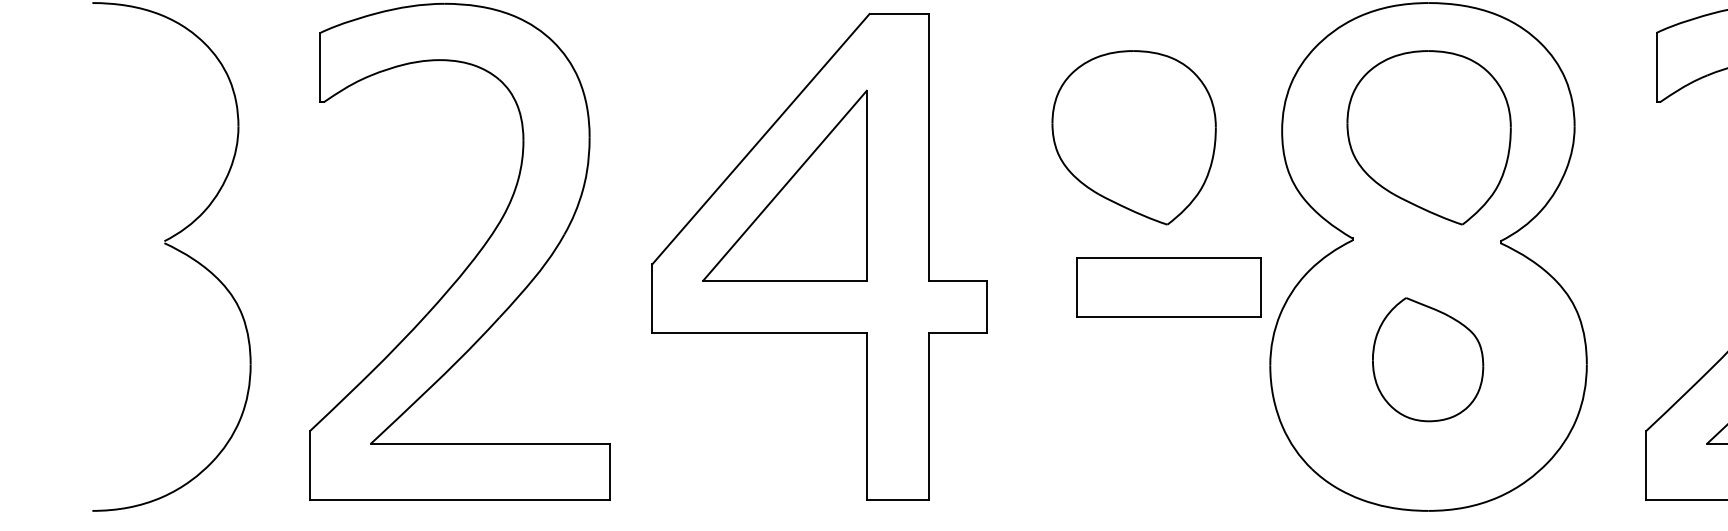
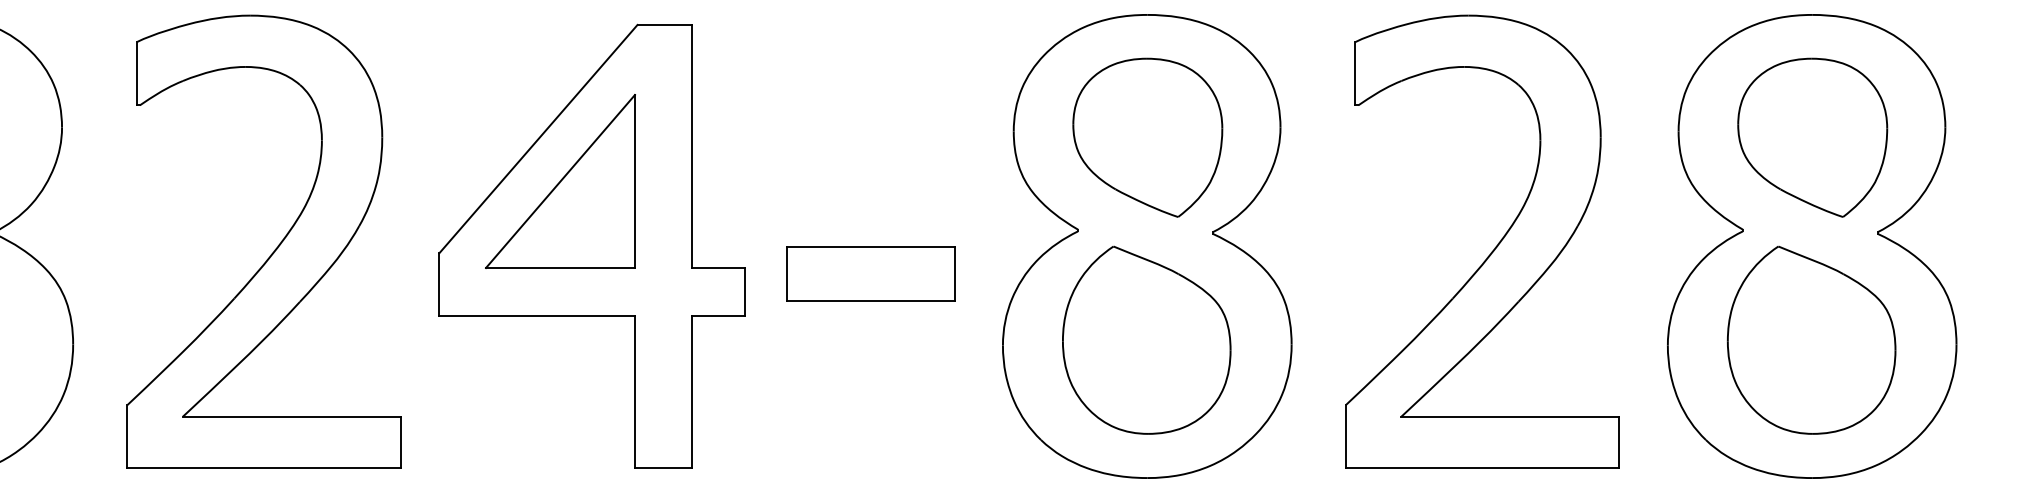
part: (1133, 137) -> (878, 137), removed
part: (1168, 286) -> (870, 273), moved
part: (1427, 358) -> (1146, 339), size x1.67

